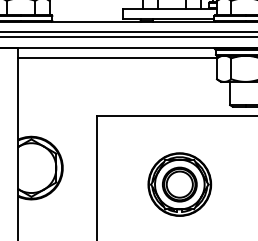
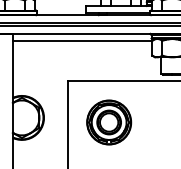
part: (180, 184) -> (109, 122), moved

